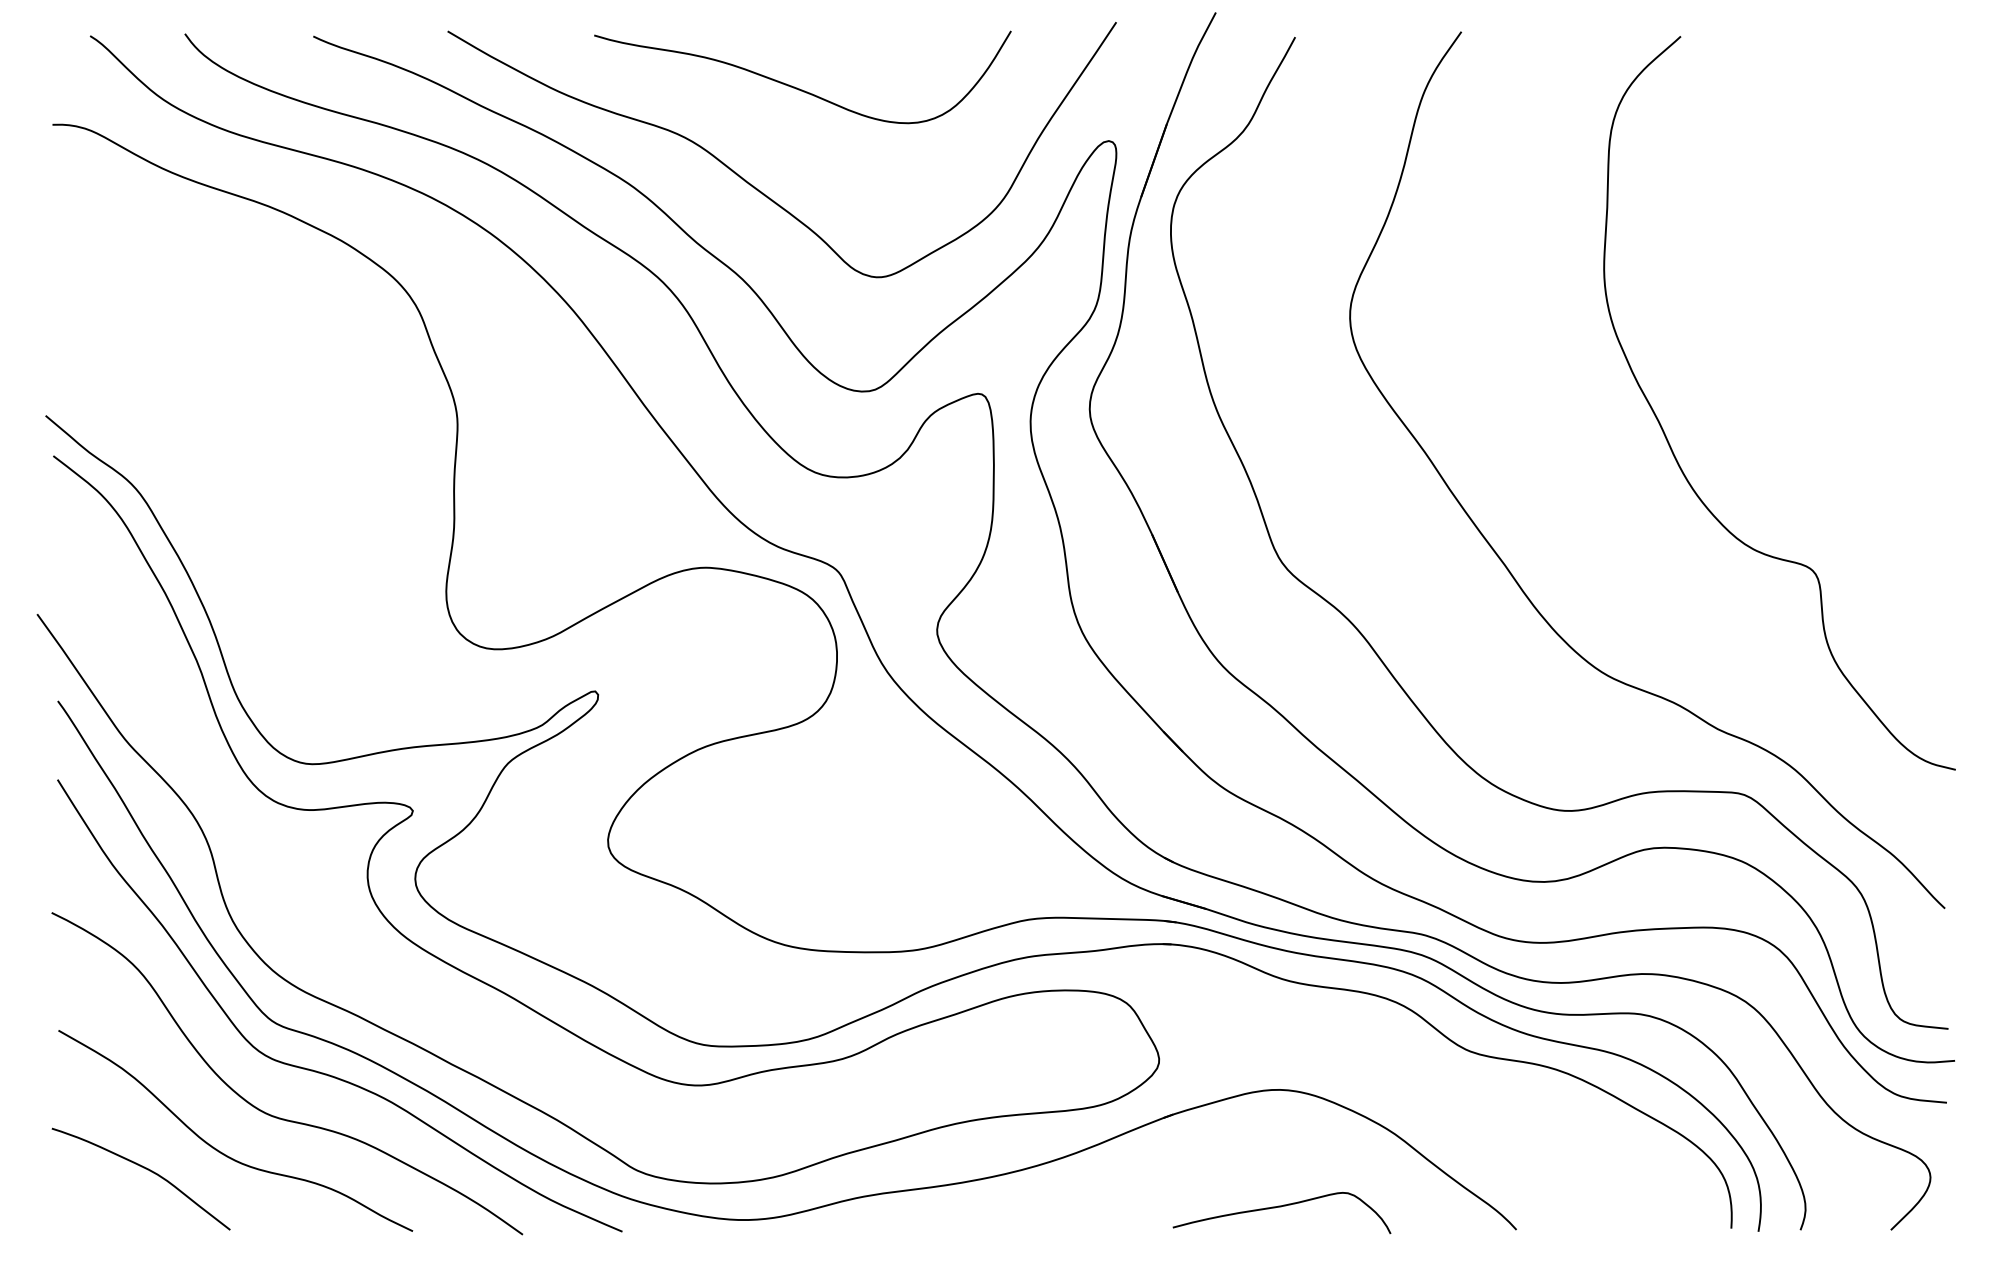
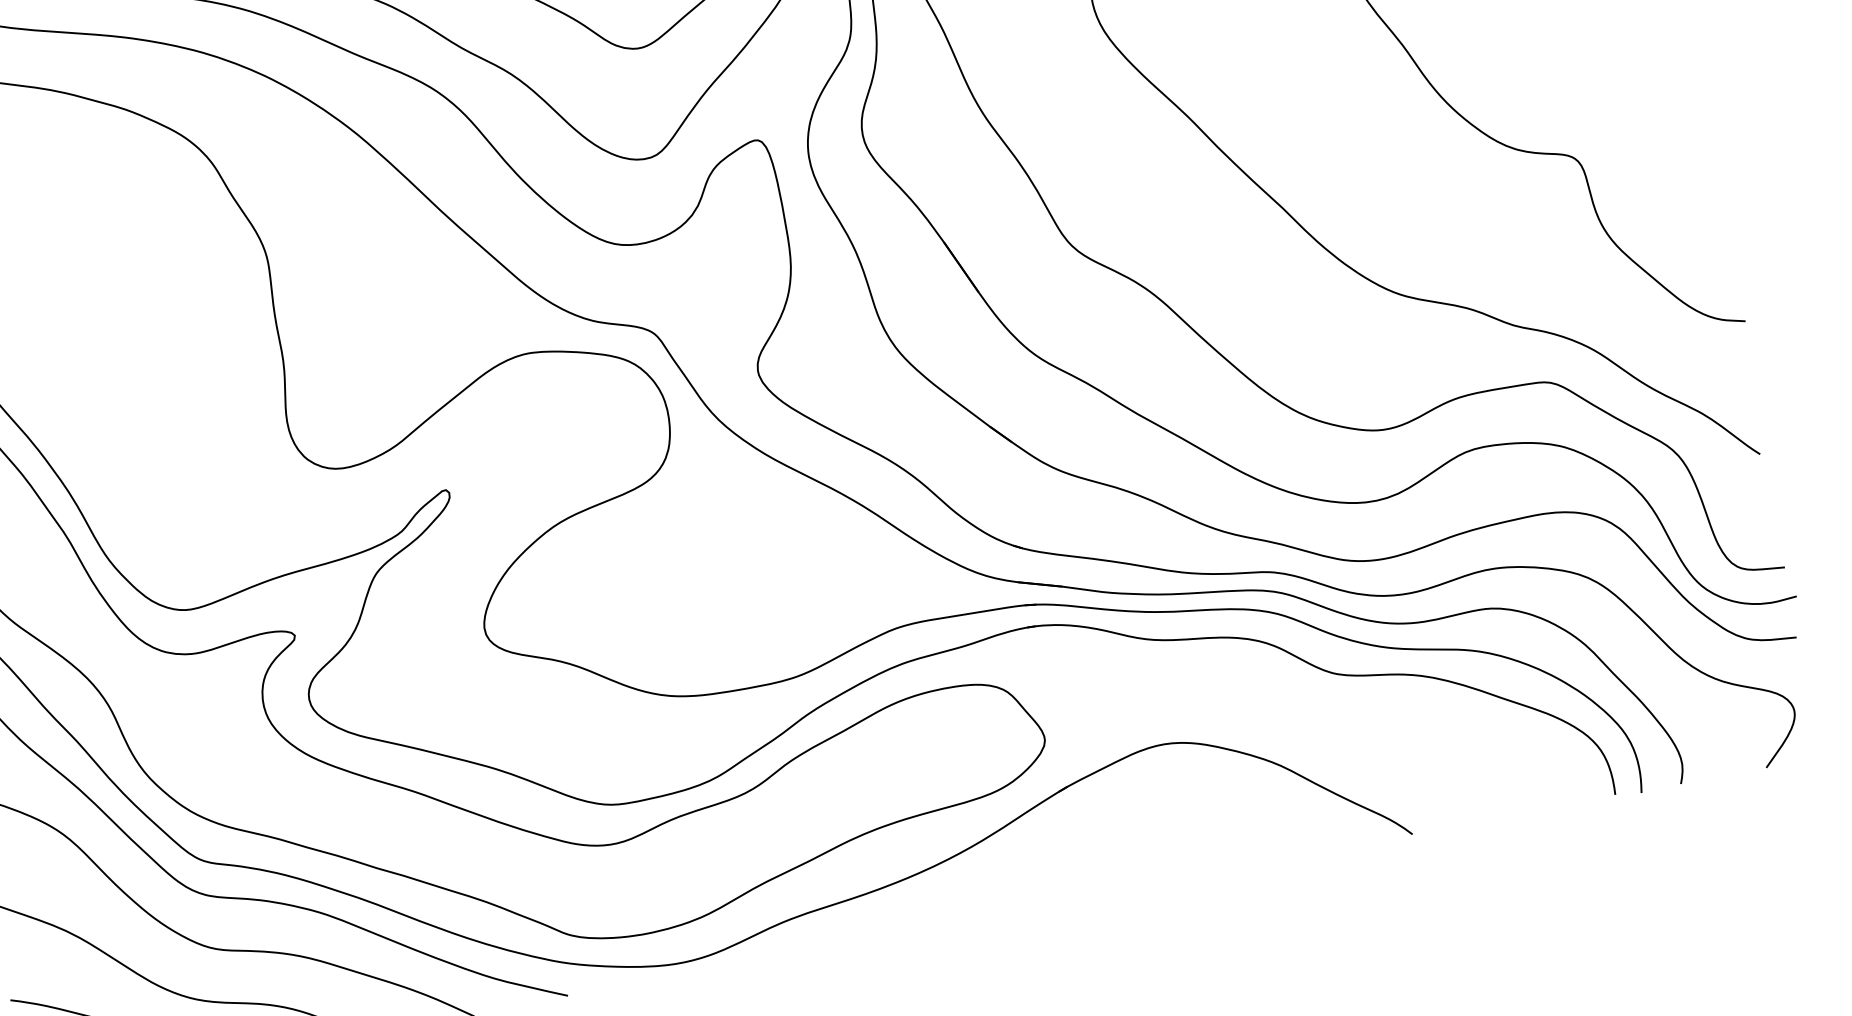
curve: (1281, 1207) -> (1186, 855), removed

